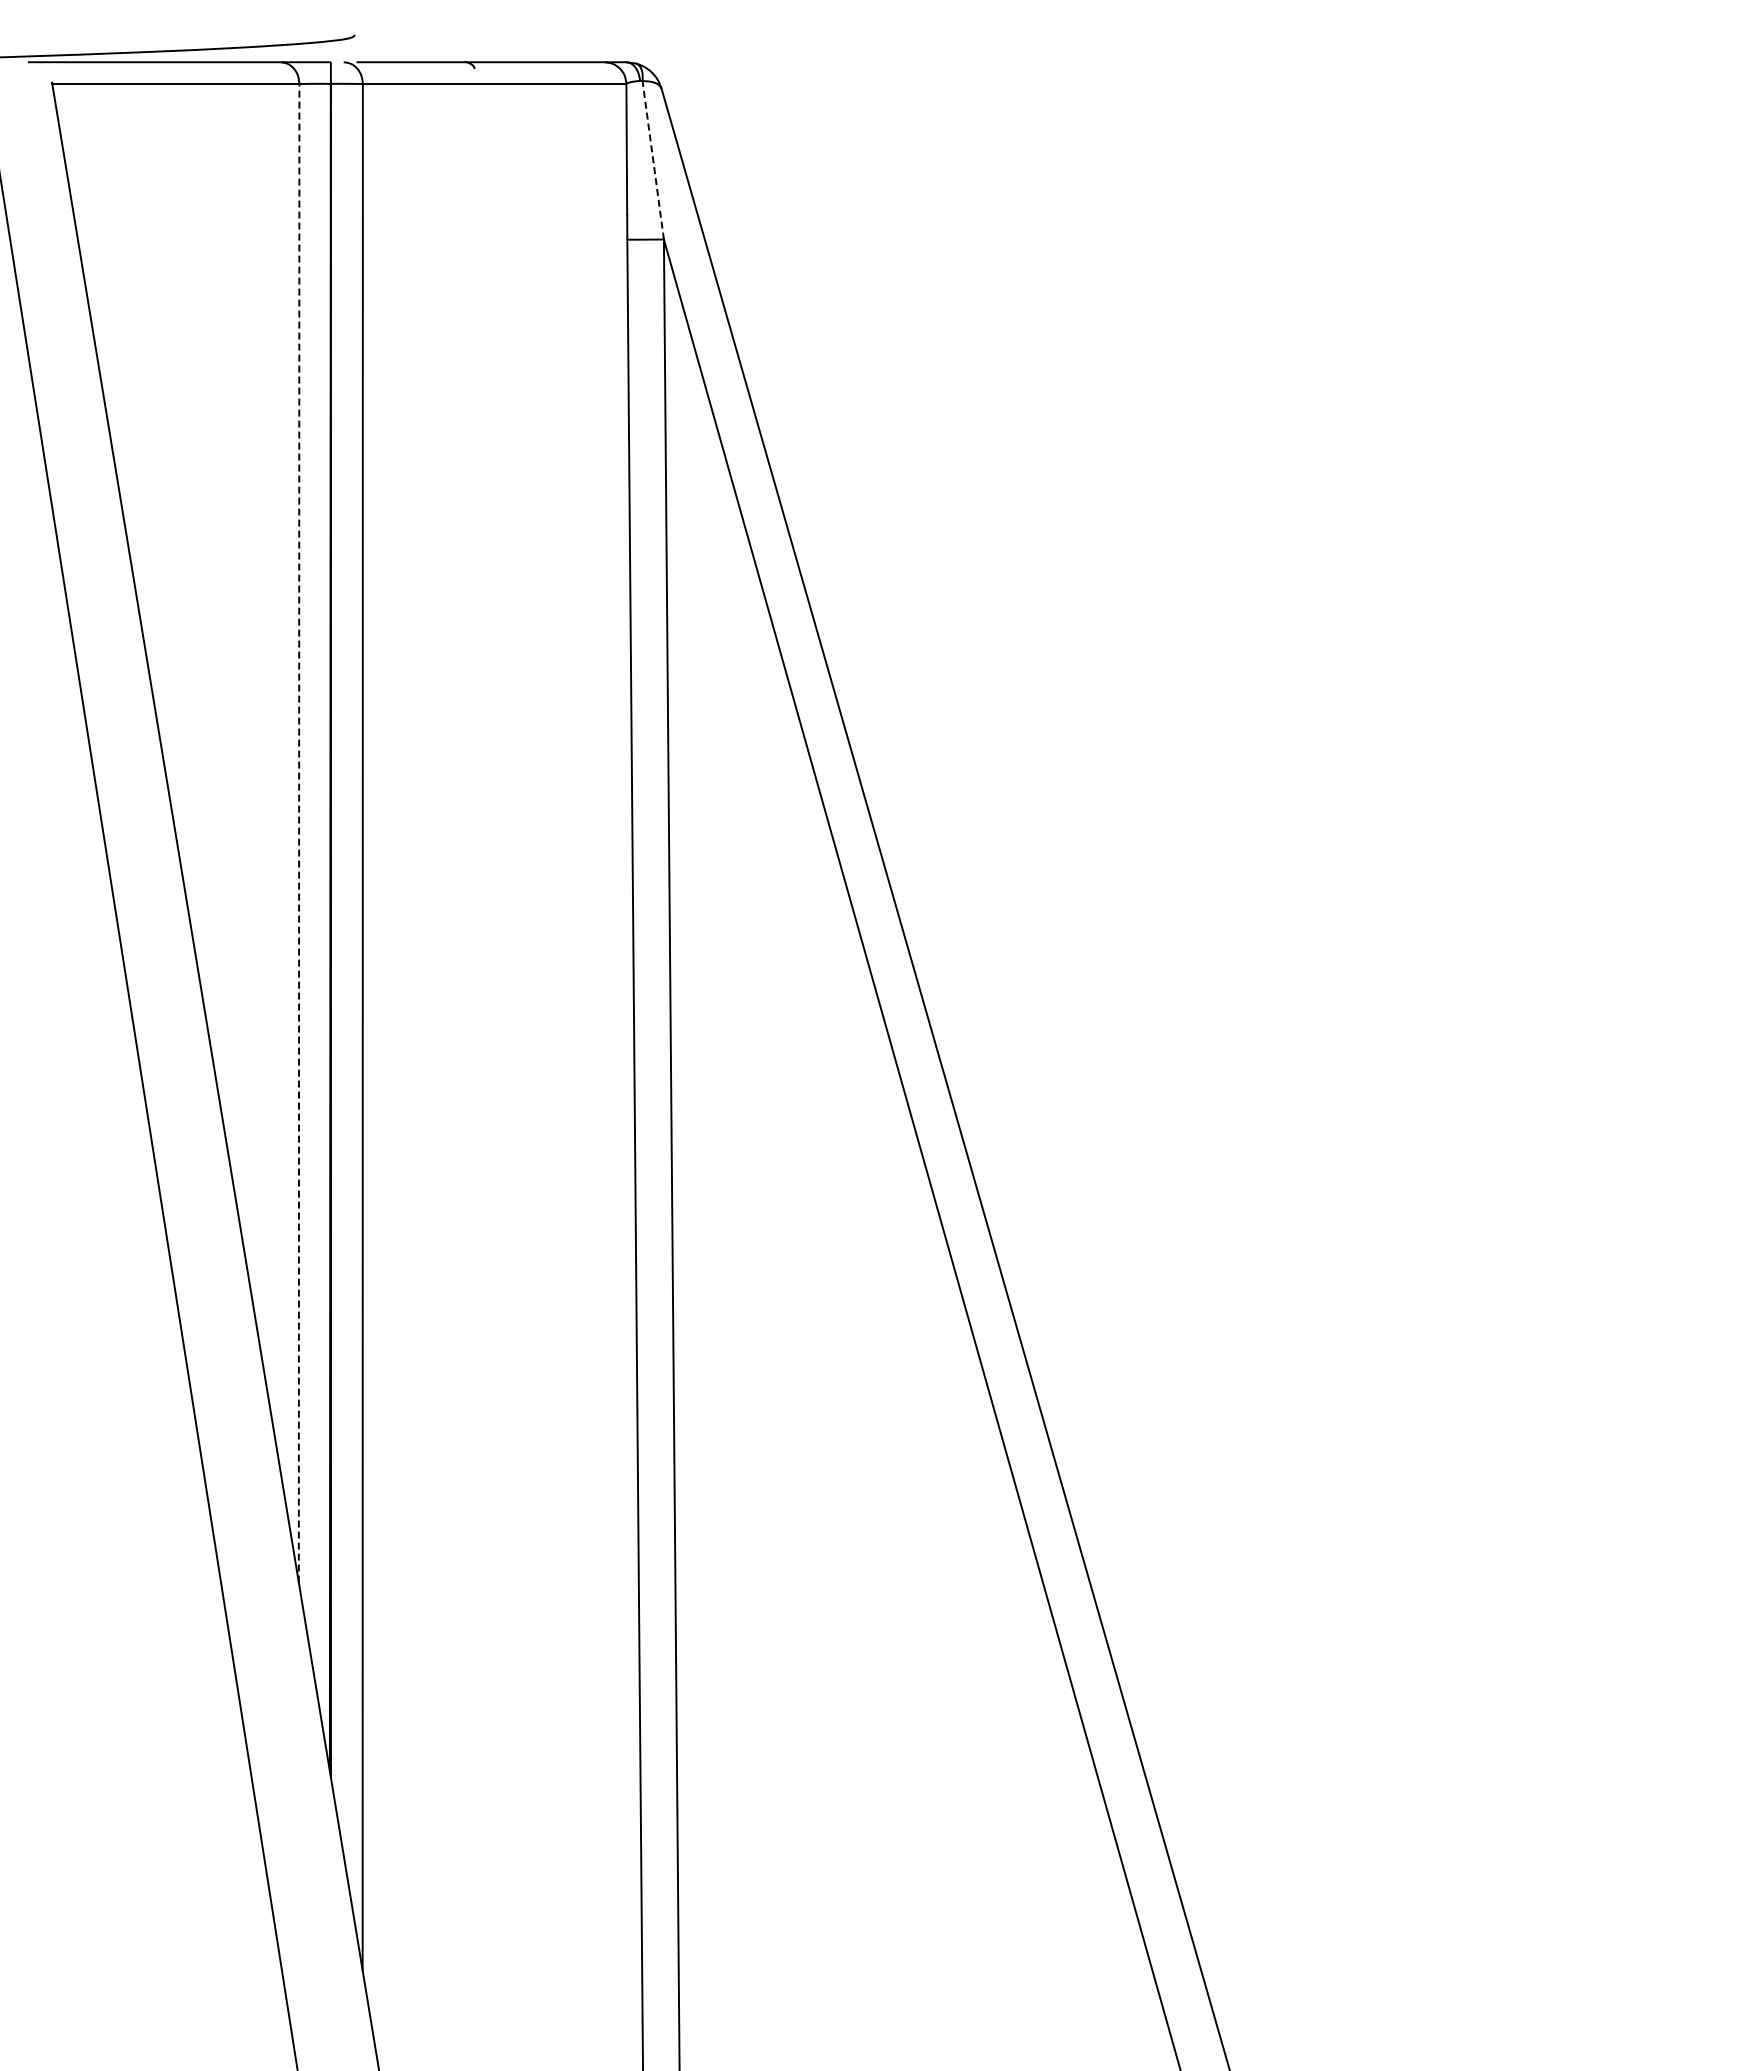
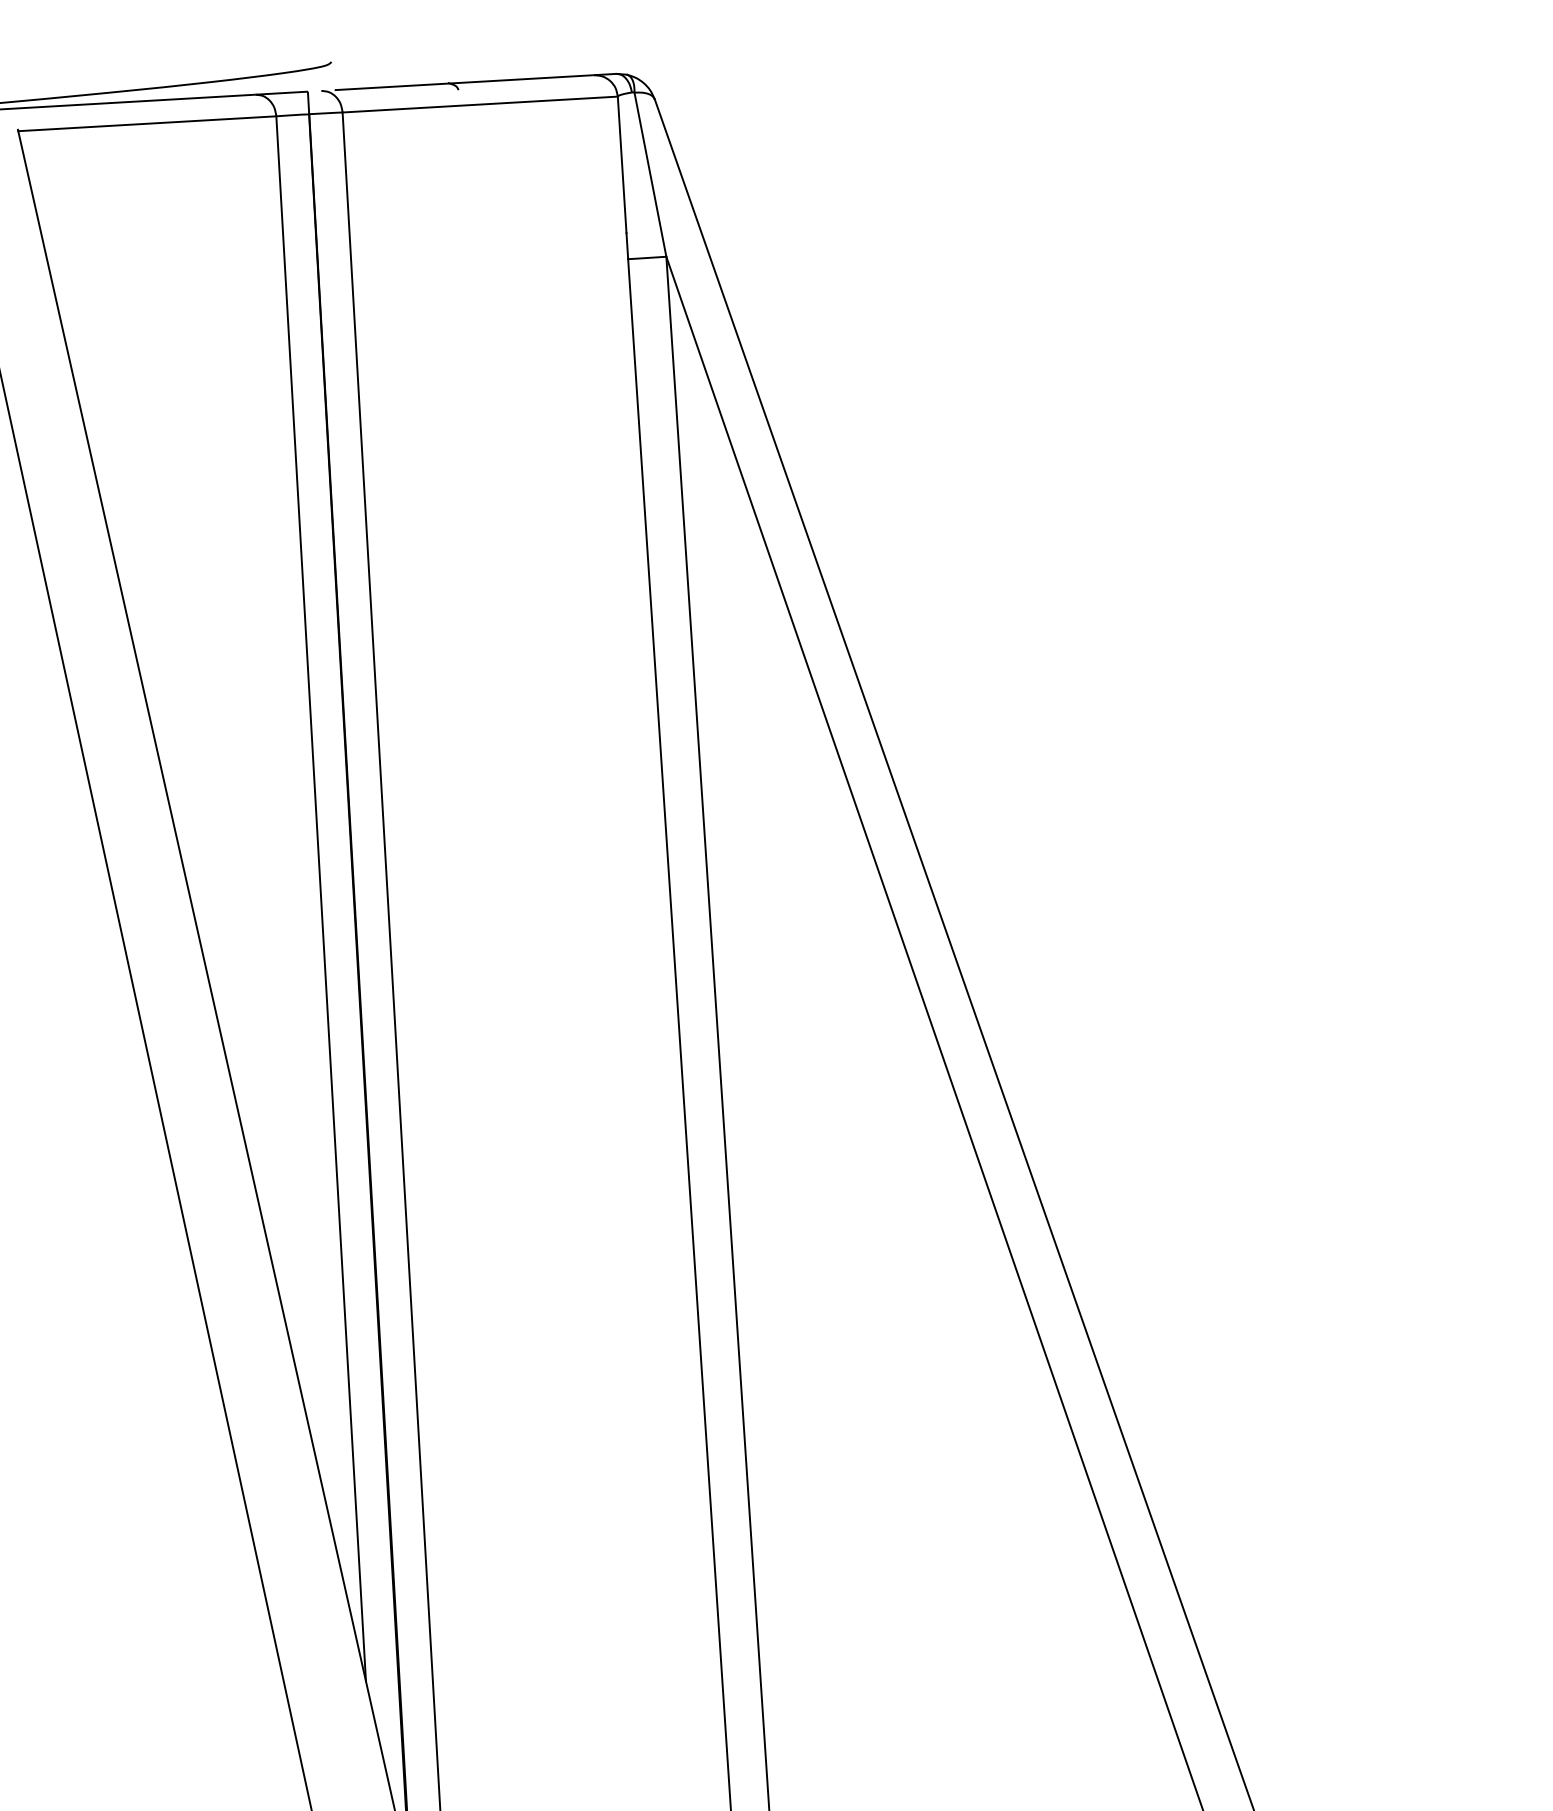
line: (653, 160) -> (650, 174), dashed -> solid
line: (299, 832) -> (321, 897), dashed -> solid

